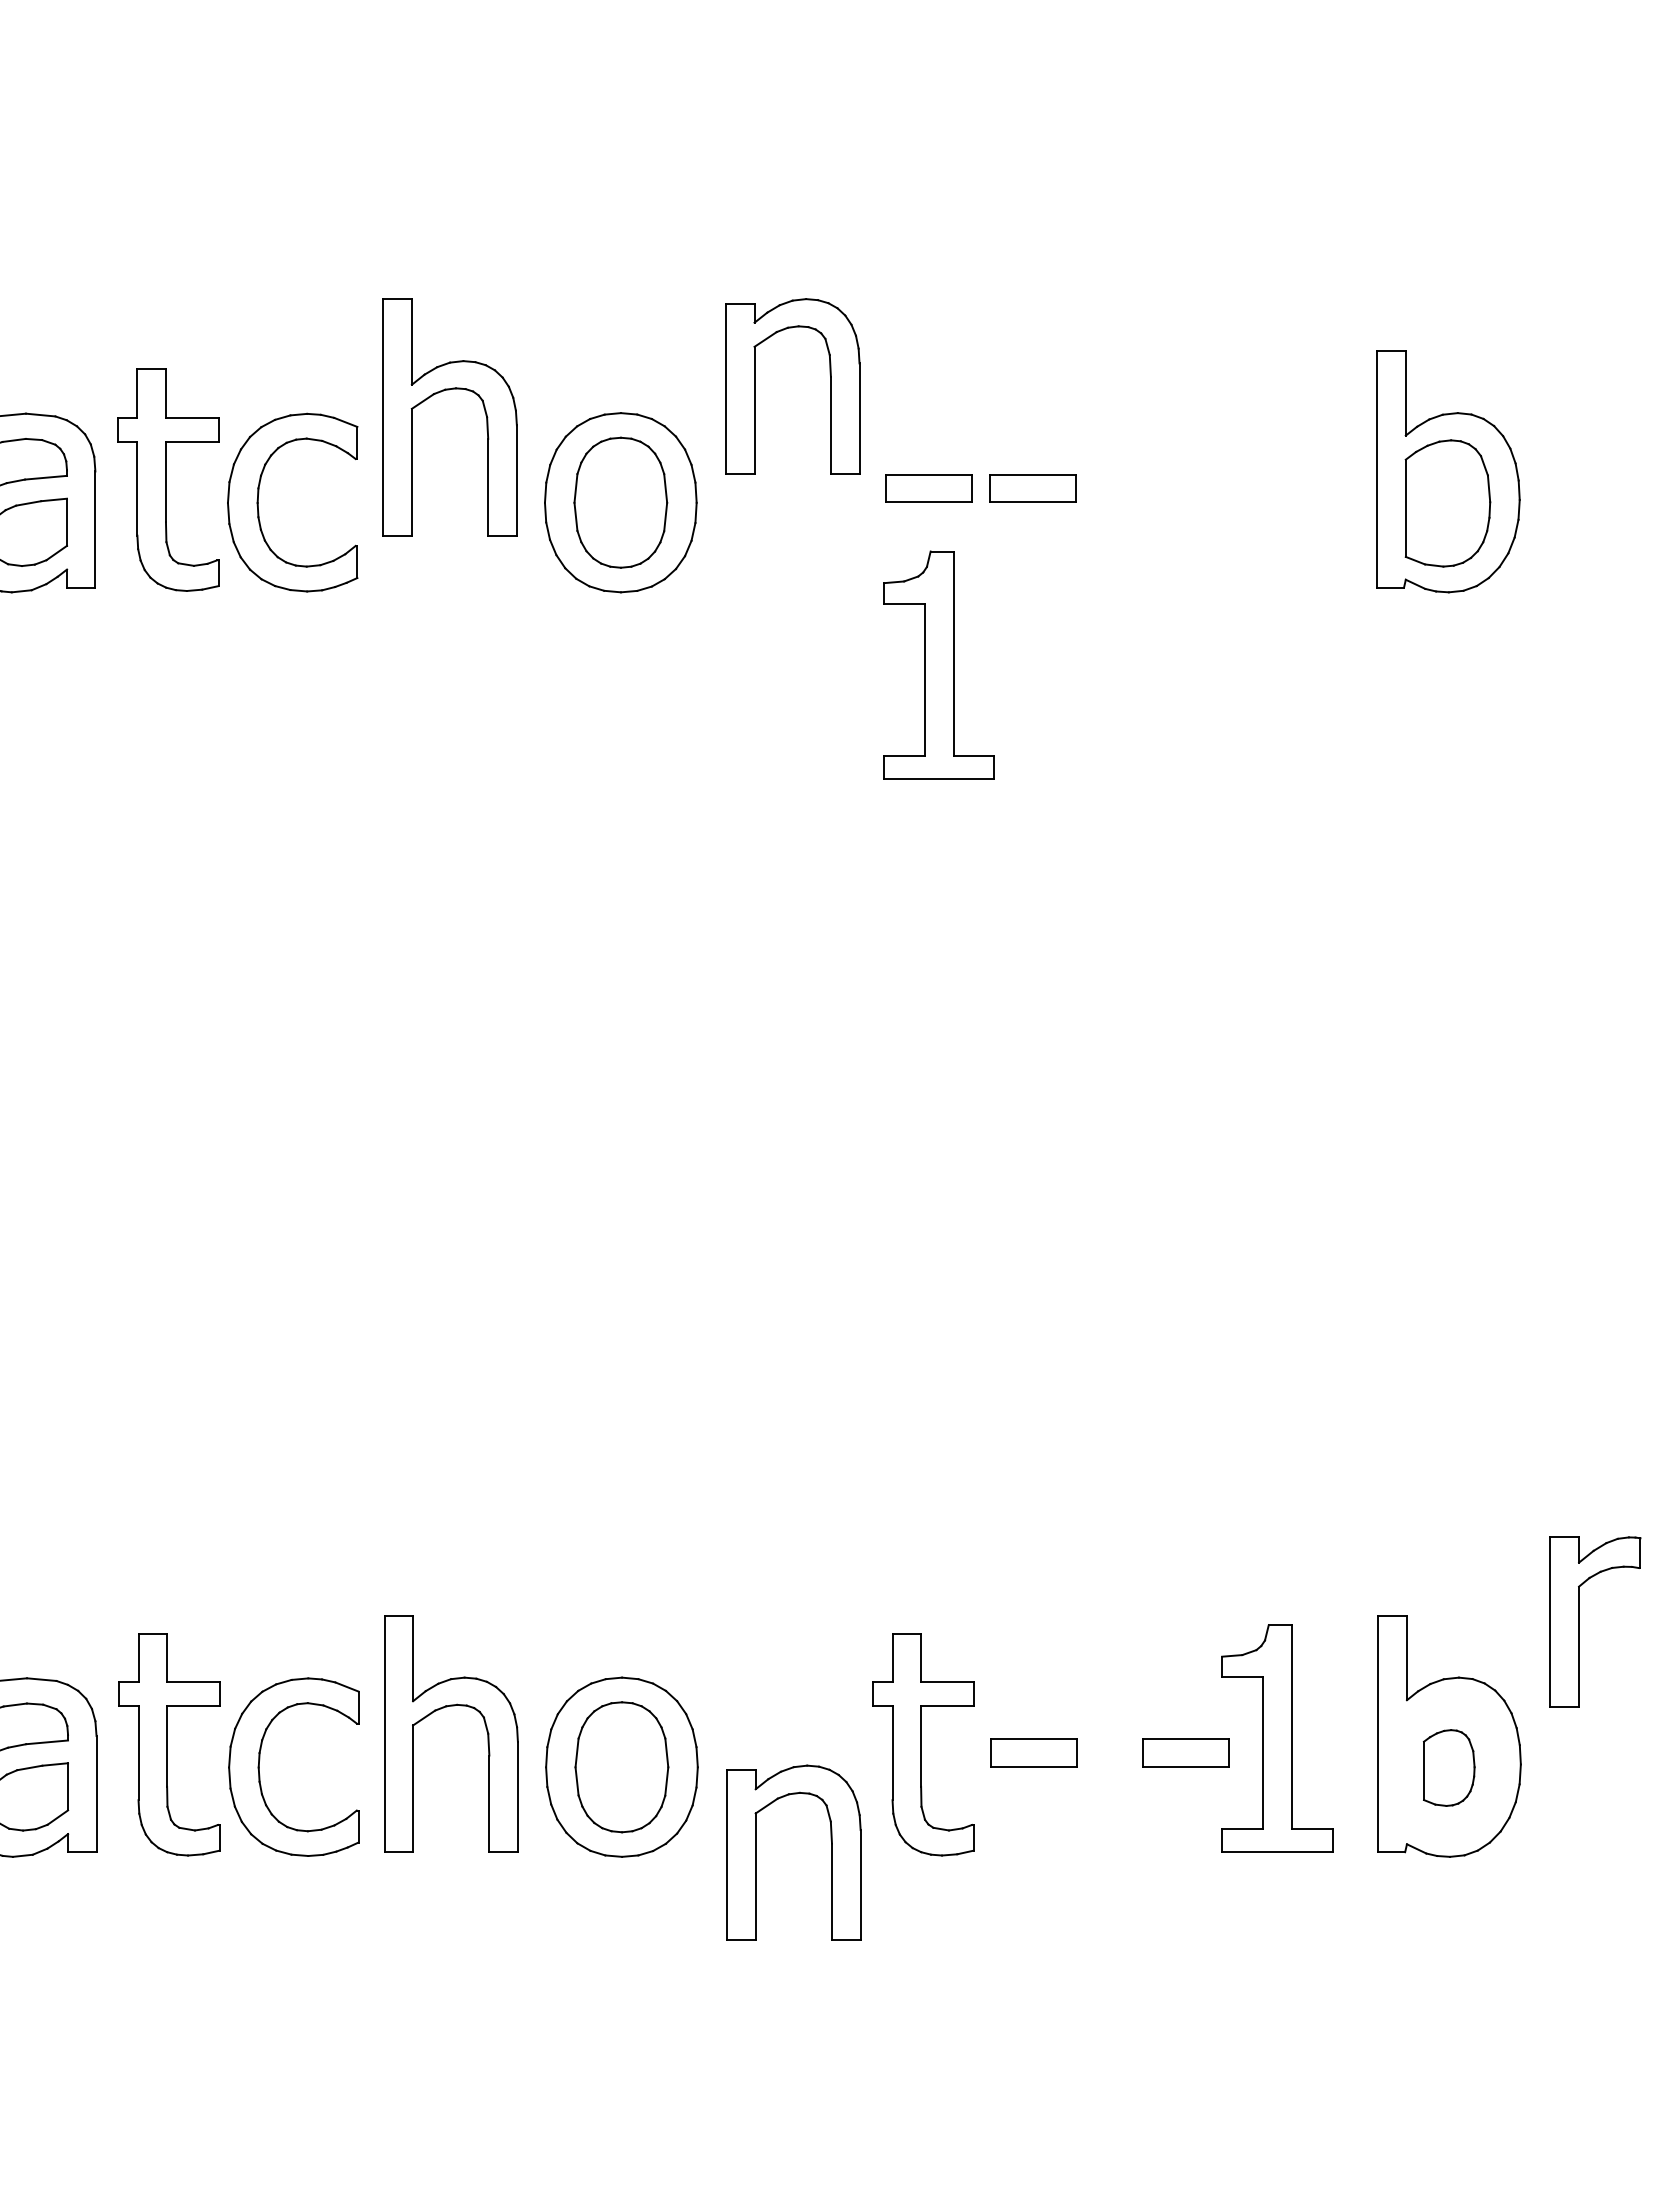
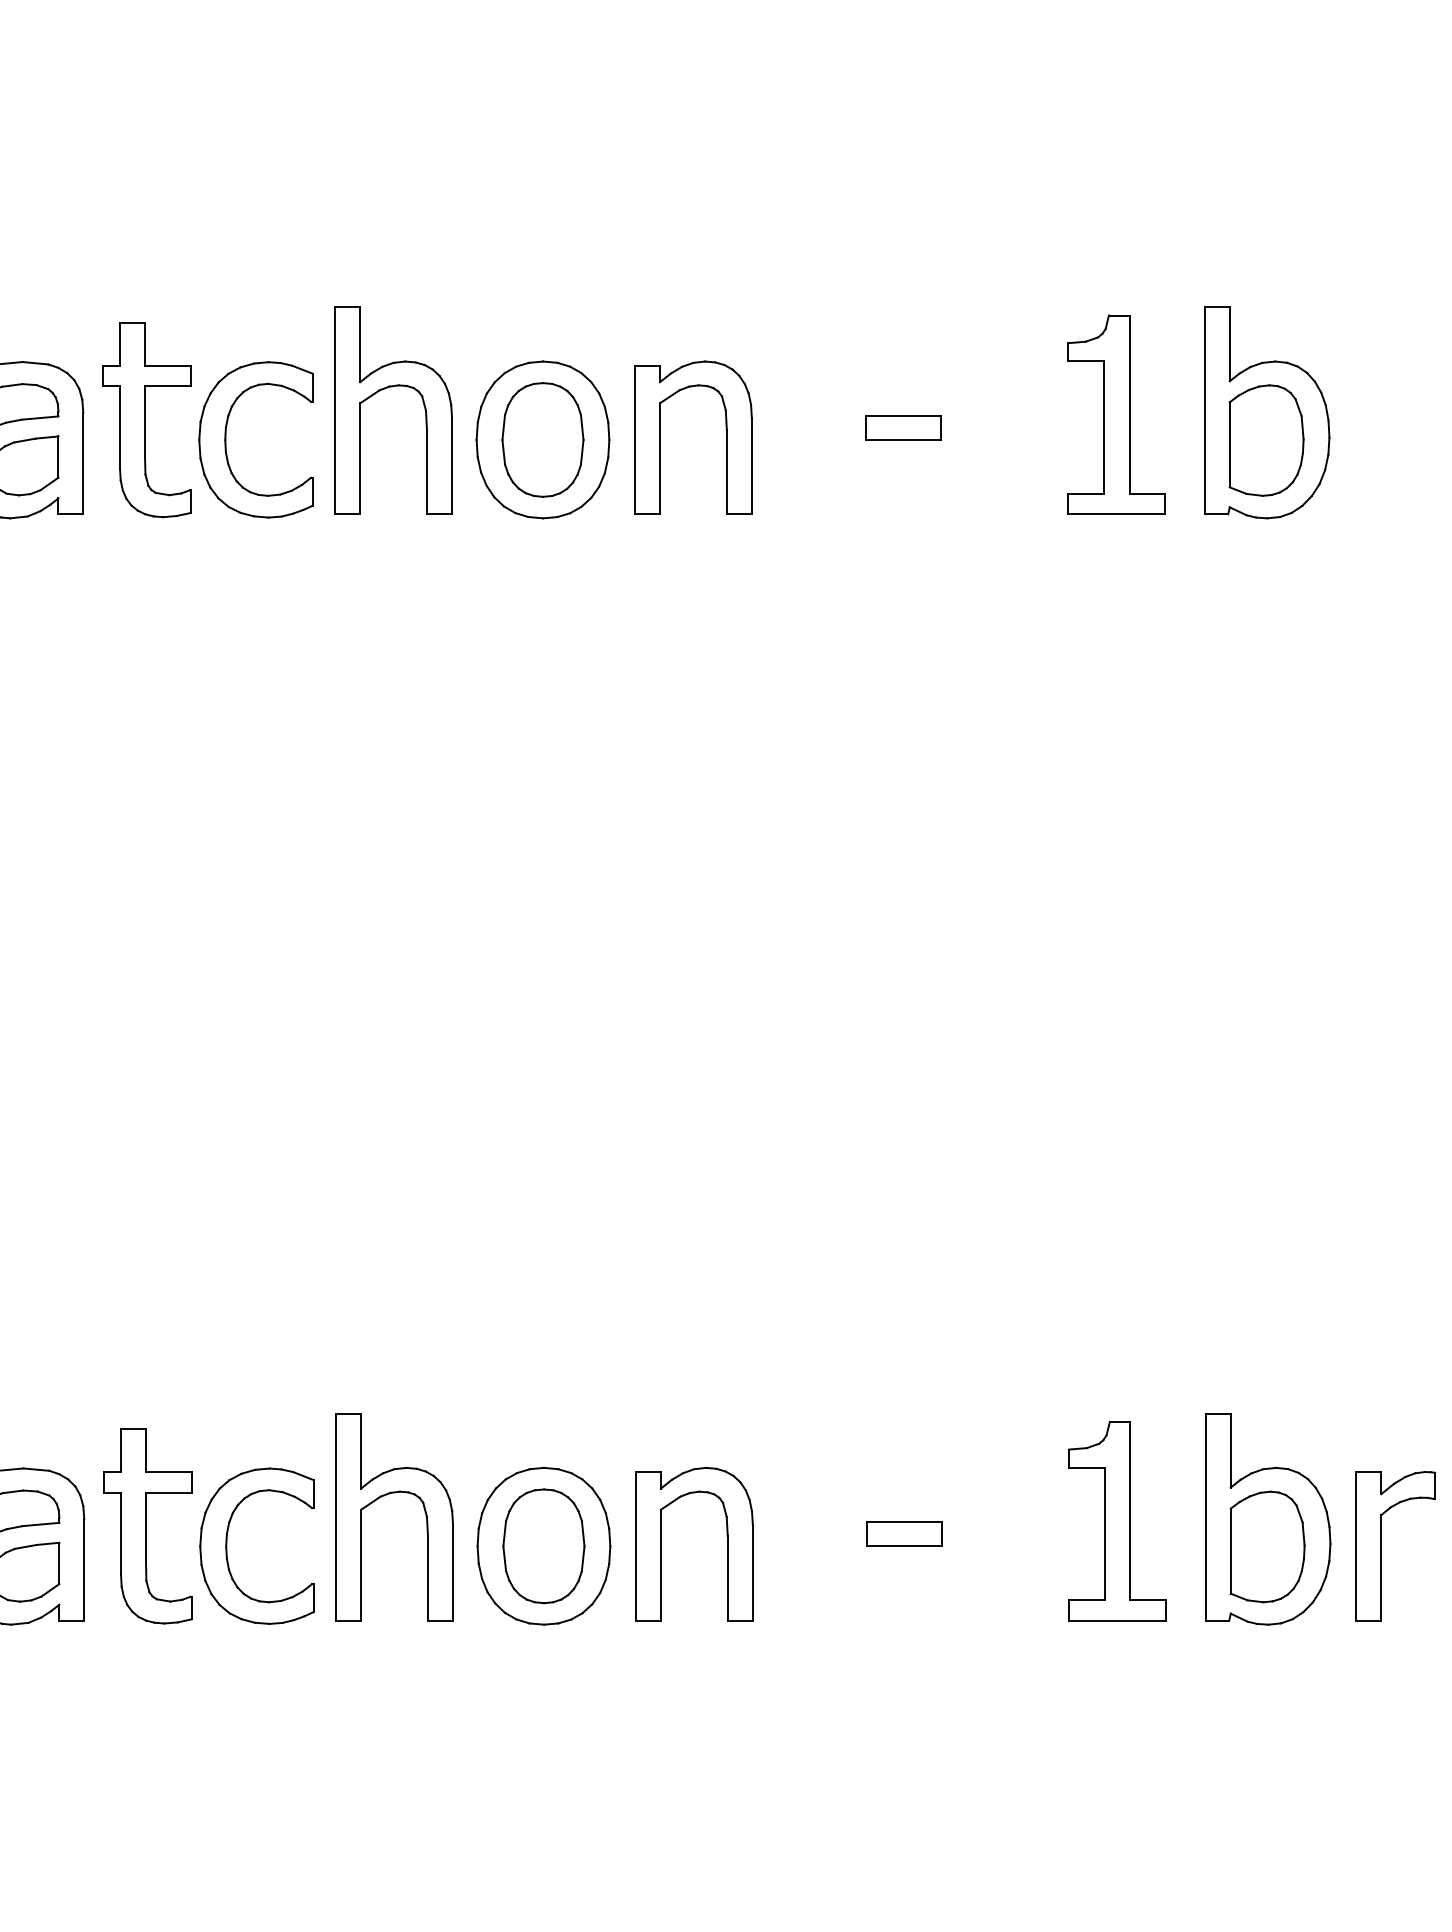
part: (755, 386) -> (660, 437), moved
part: (441, 392) -> (386, 389), moved
part: (928, 488) -> (812, 427), removed
part: (938, 664) -> (1115, 414), moved
part: (1579, 1621) -> (1381, 1545), moved
part: (923, 1744) -> (807, 1526), removed
part: (1185, 1752) -> (1037, 1533), removed
part: (1449, 1767) -> (1268, 1546), size x1.67
part: (756, 1852) -> (661, 1543), moved

